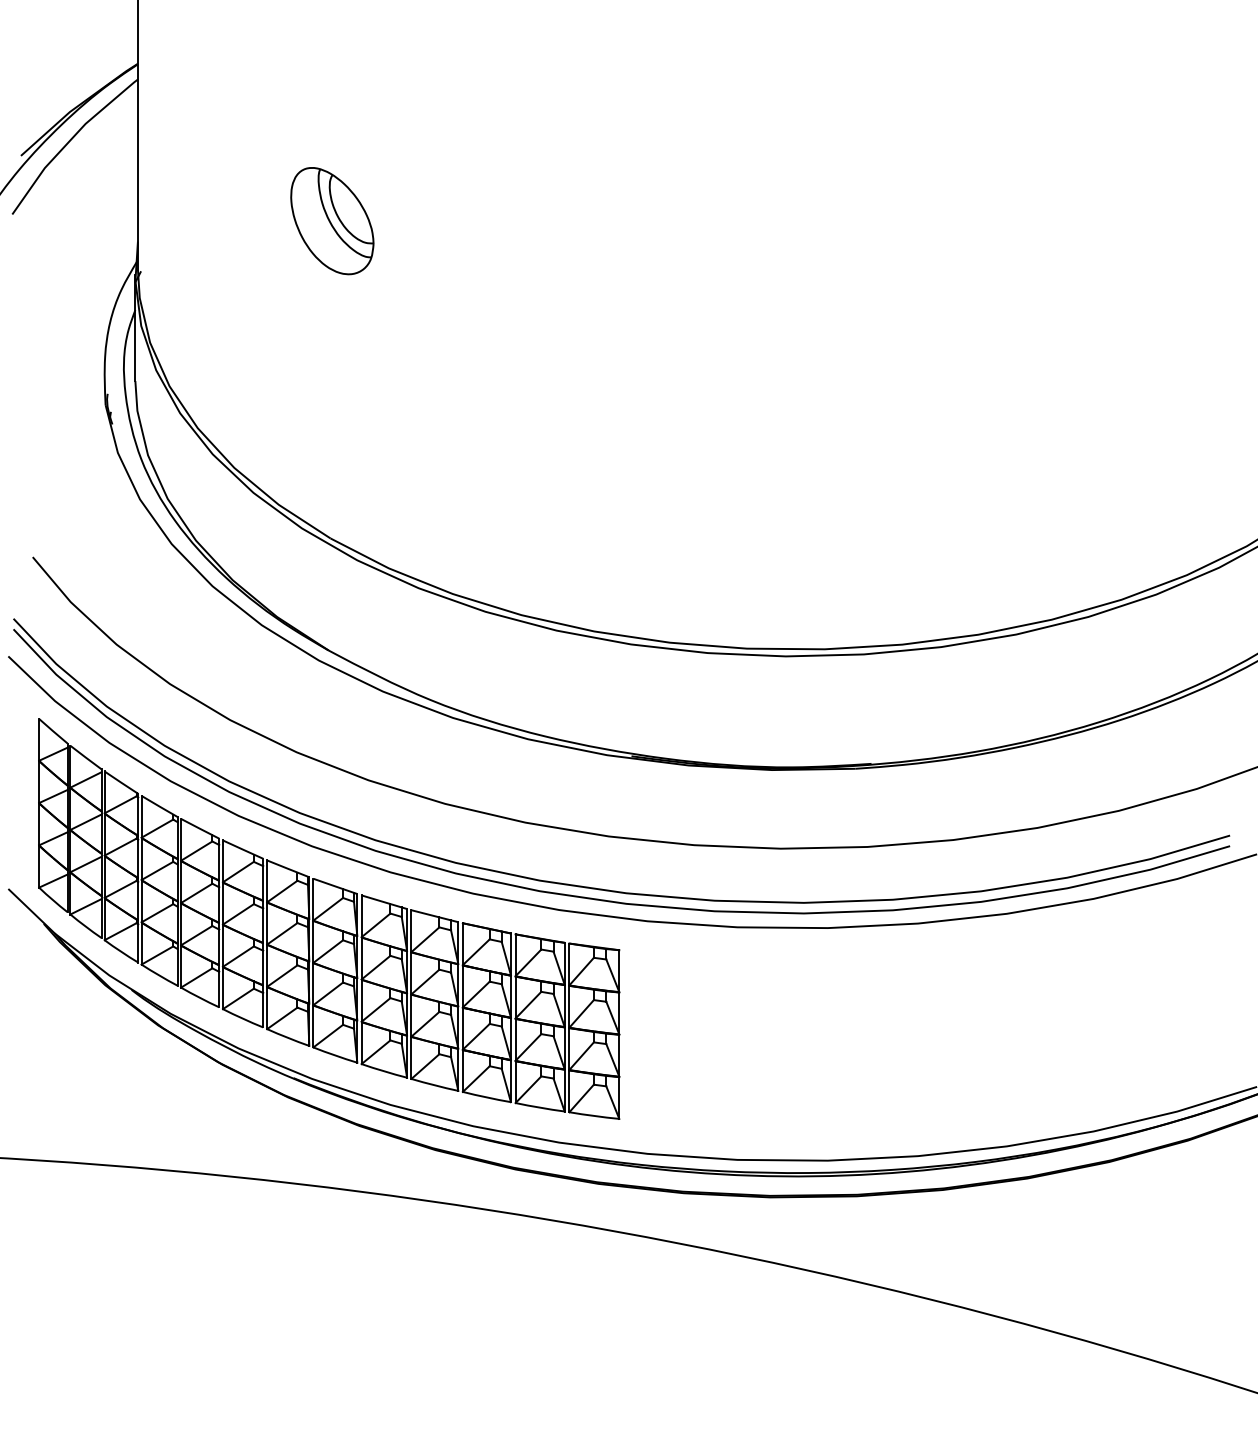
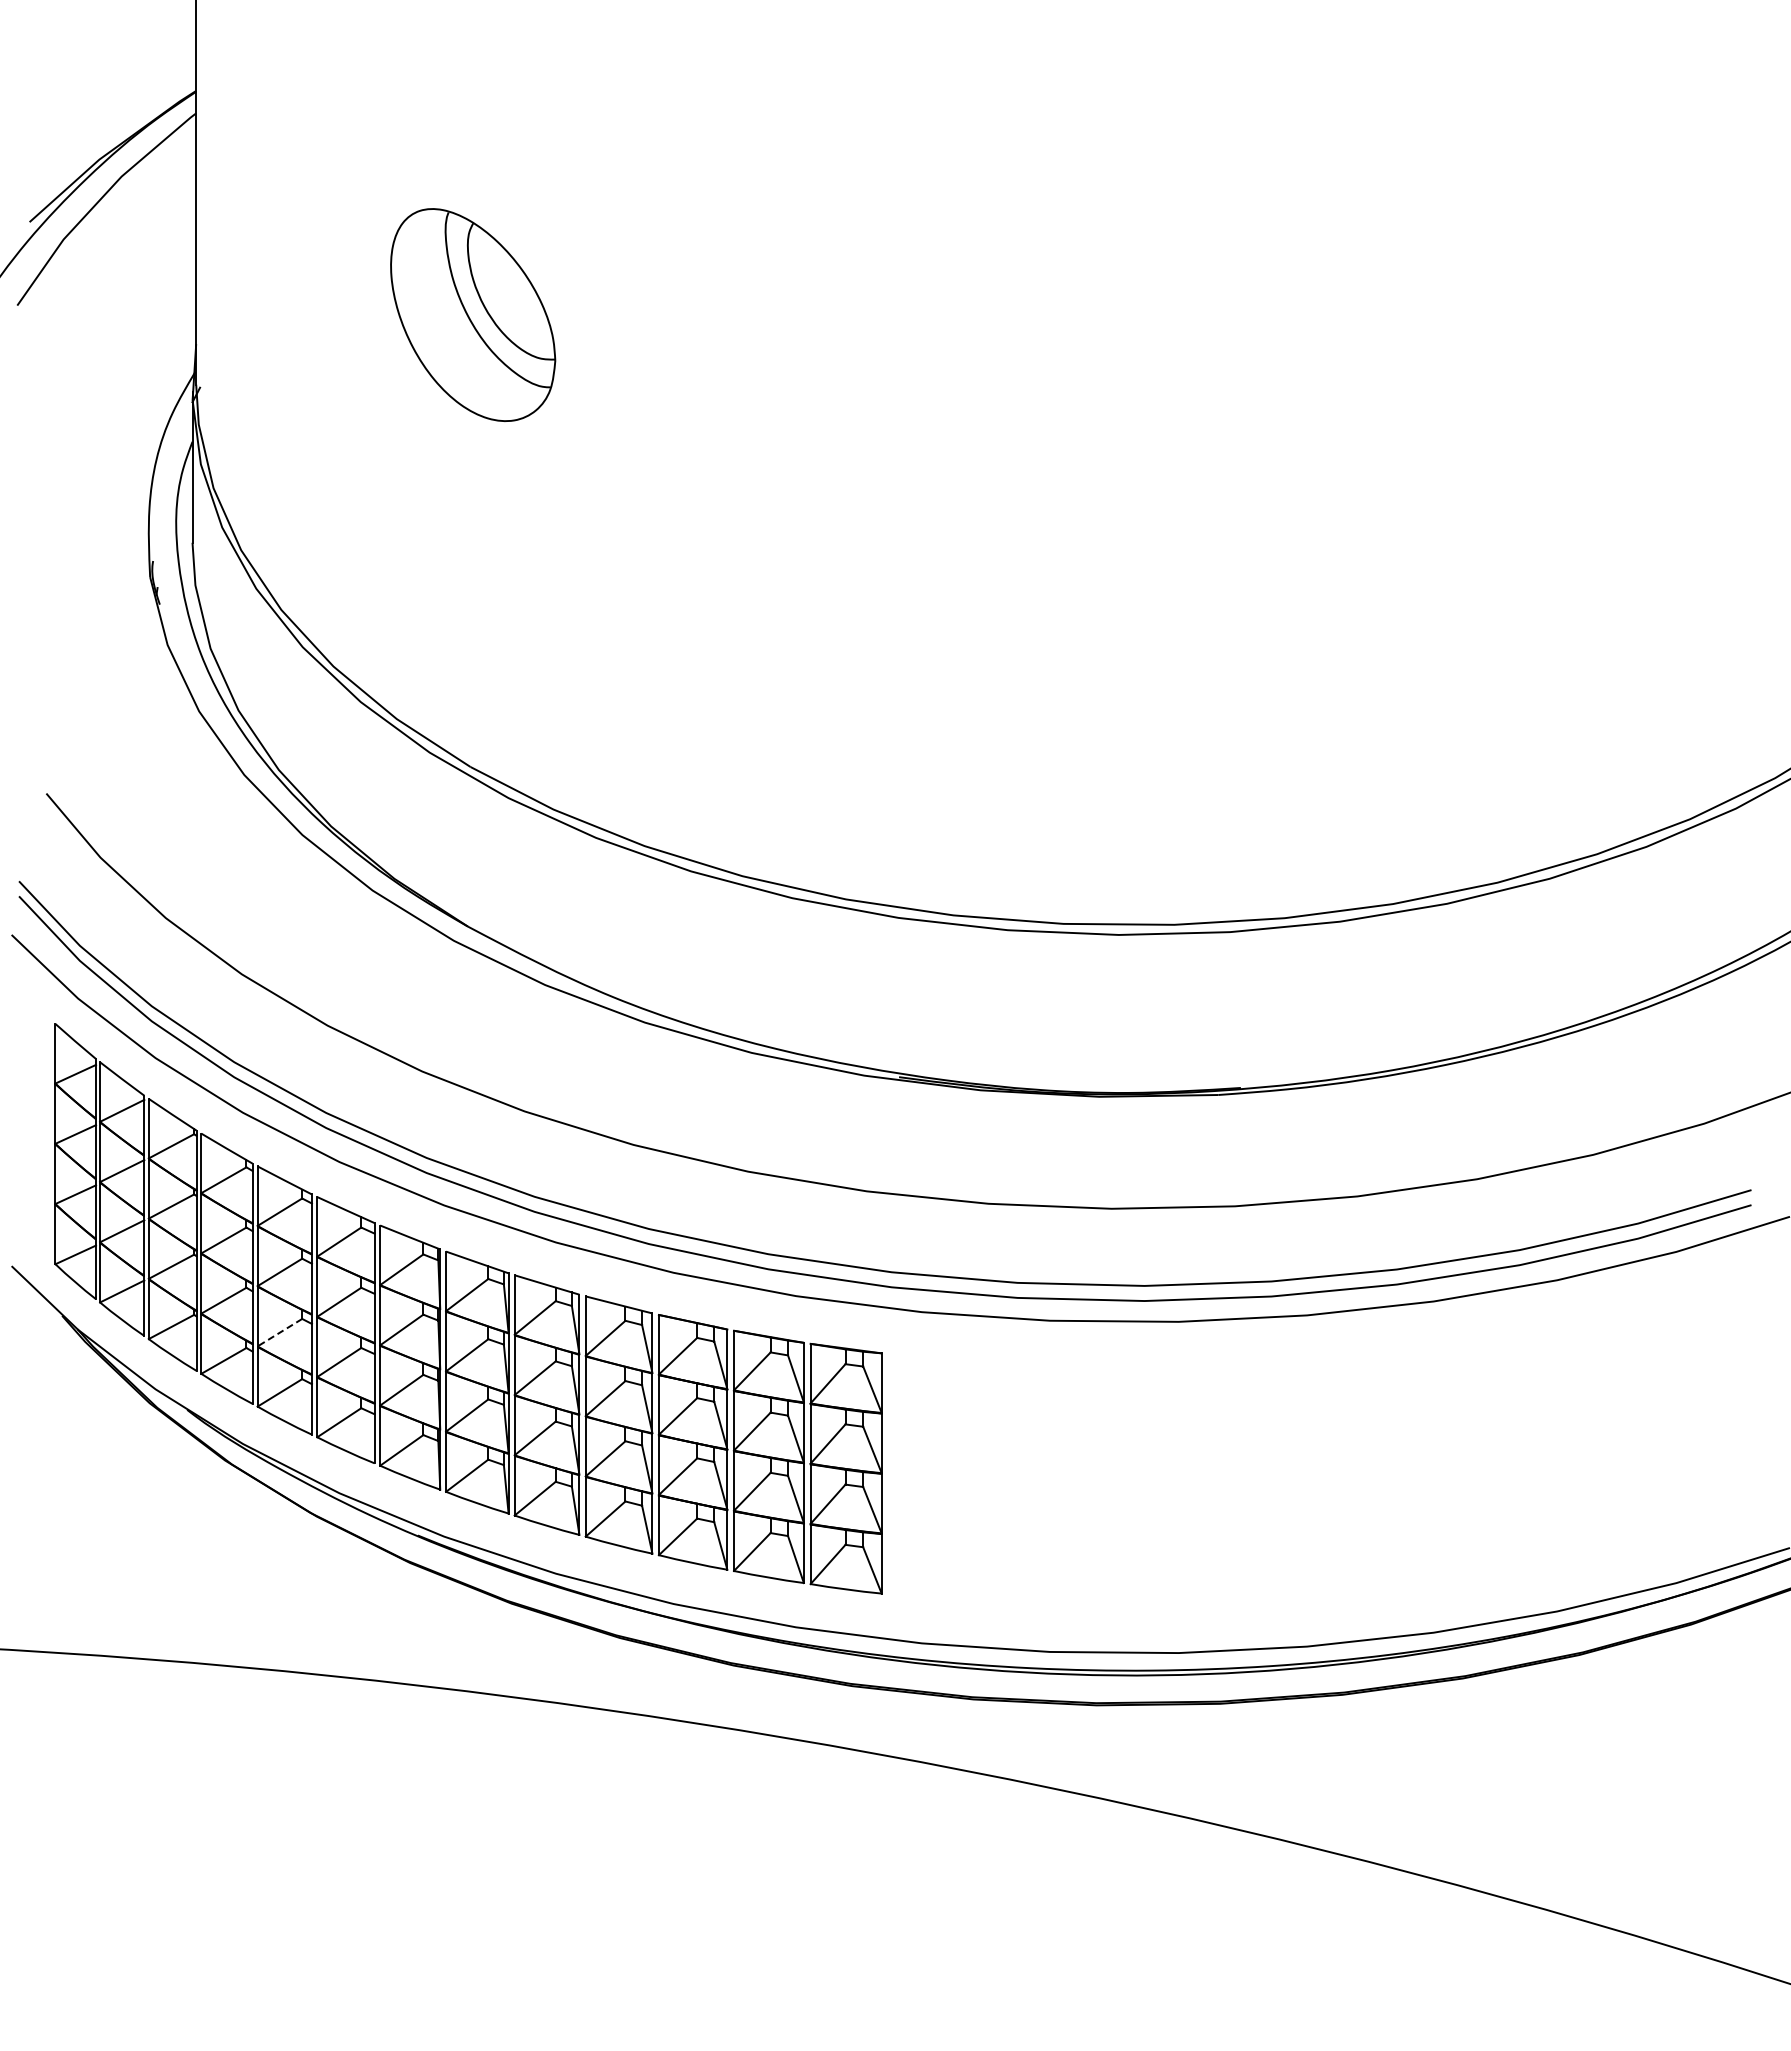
part: (331, 220) -> (472, 314), size x1.4
line: (196, 935) -> (279, 1332), solid -> dashed

